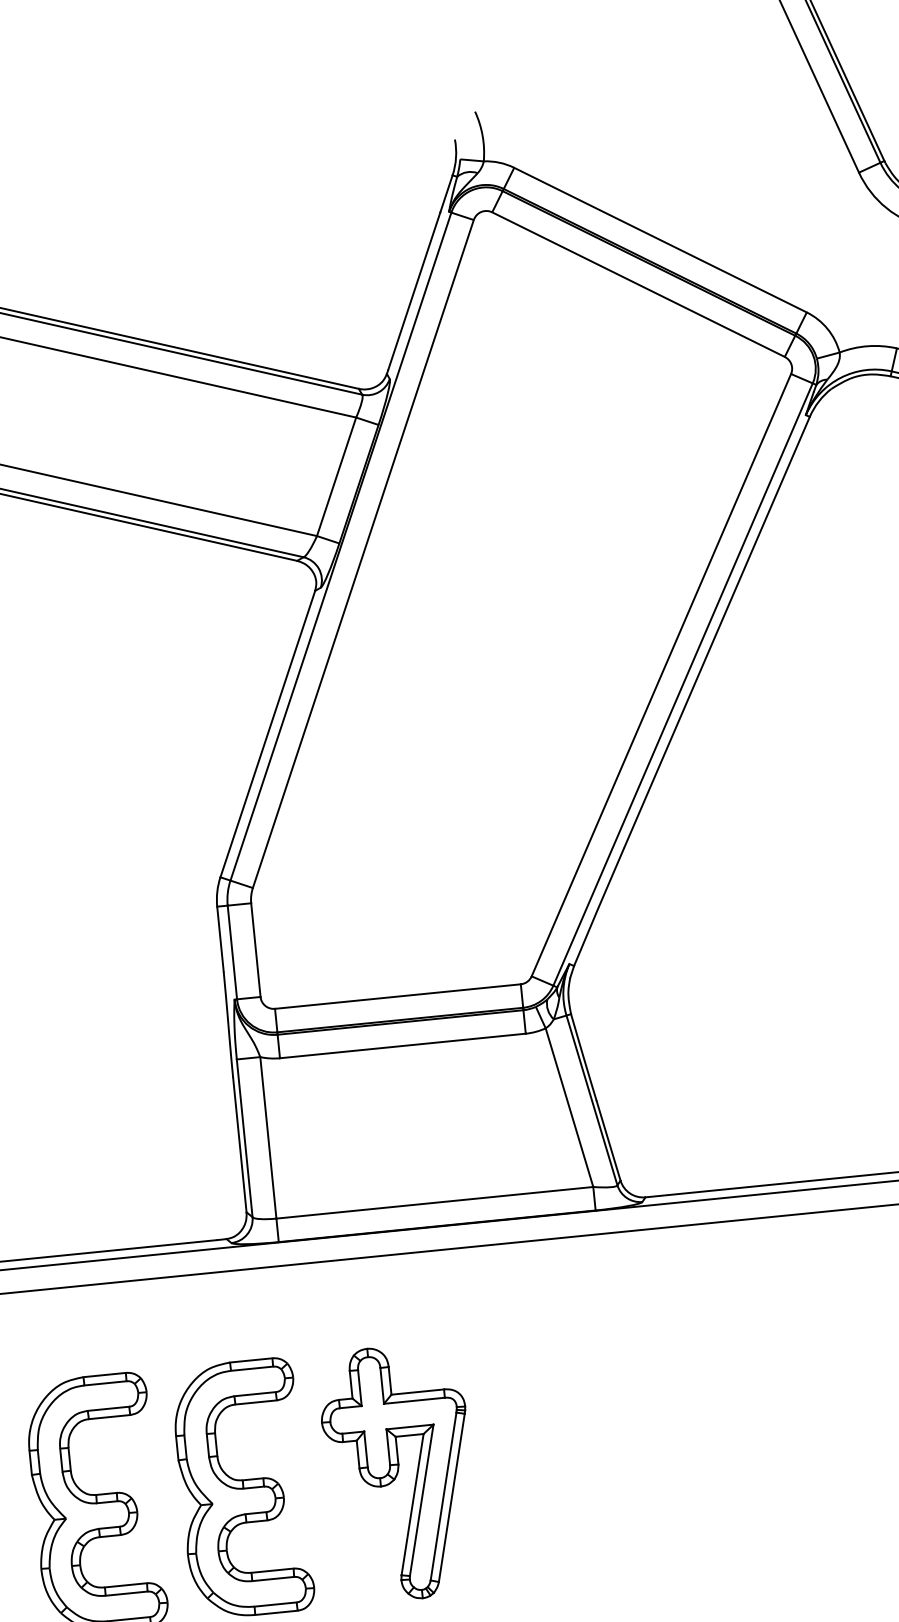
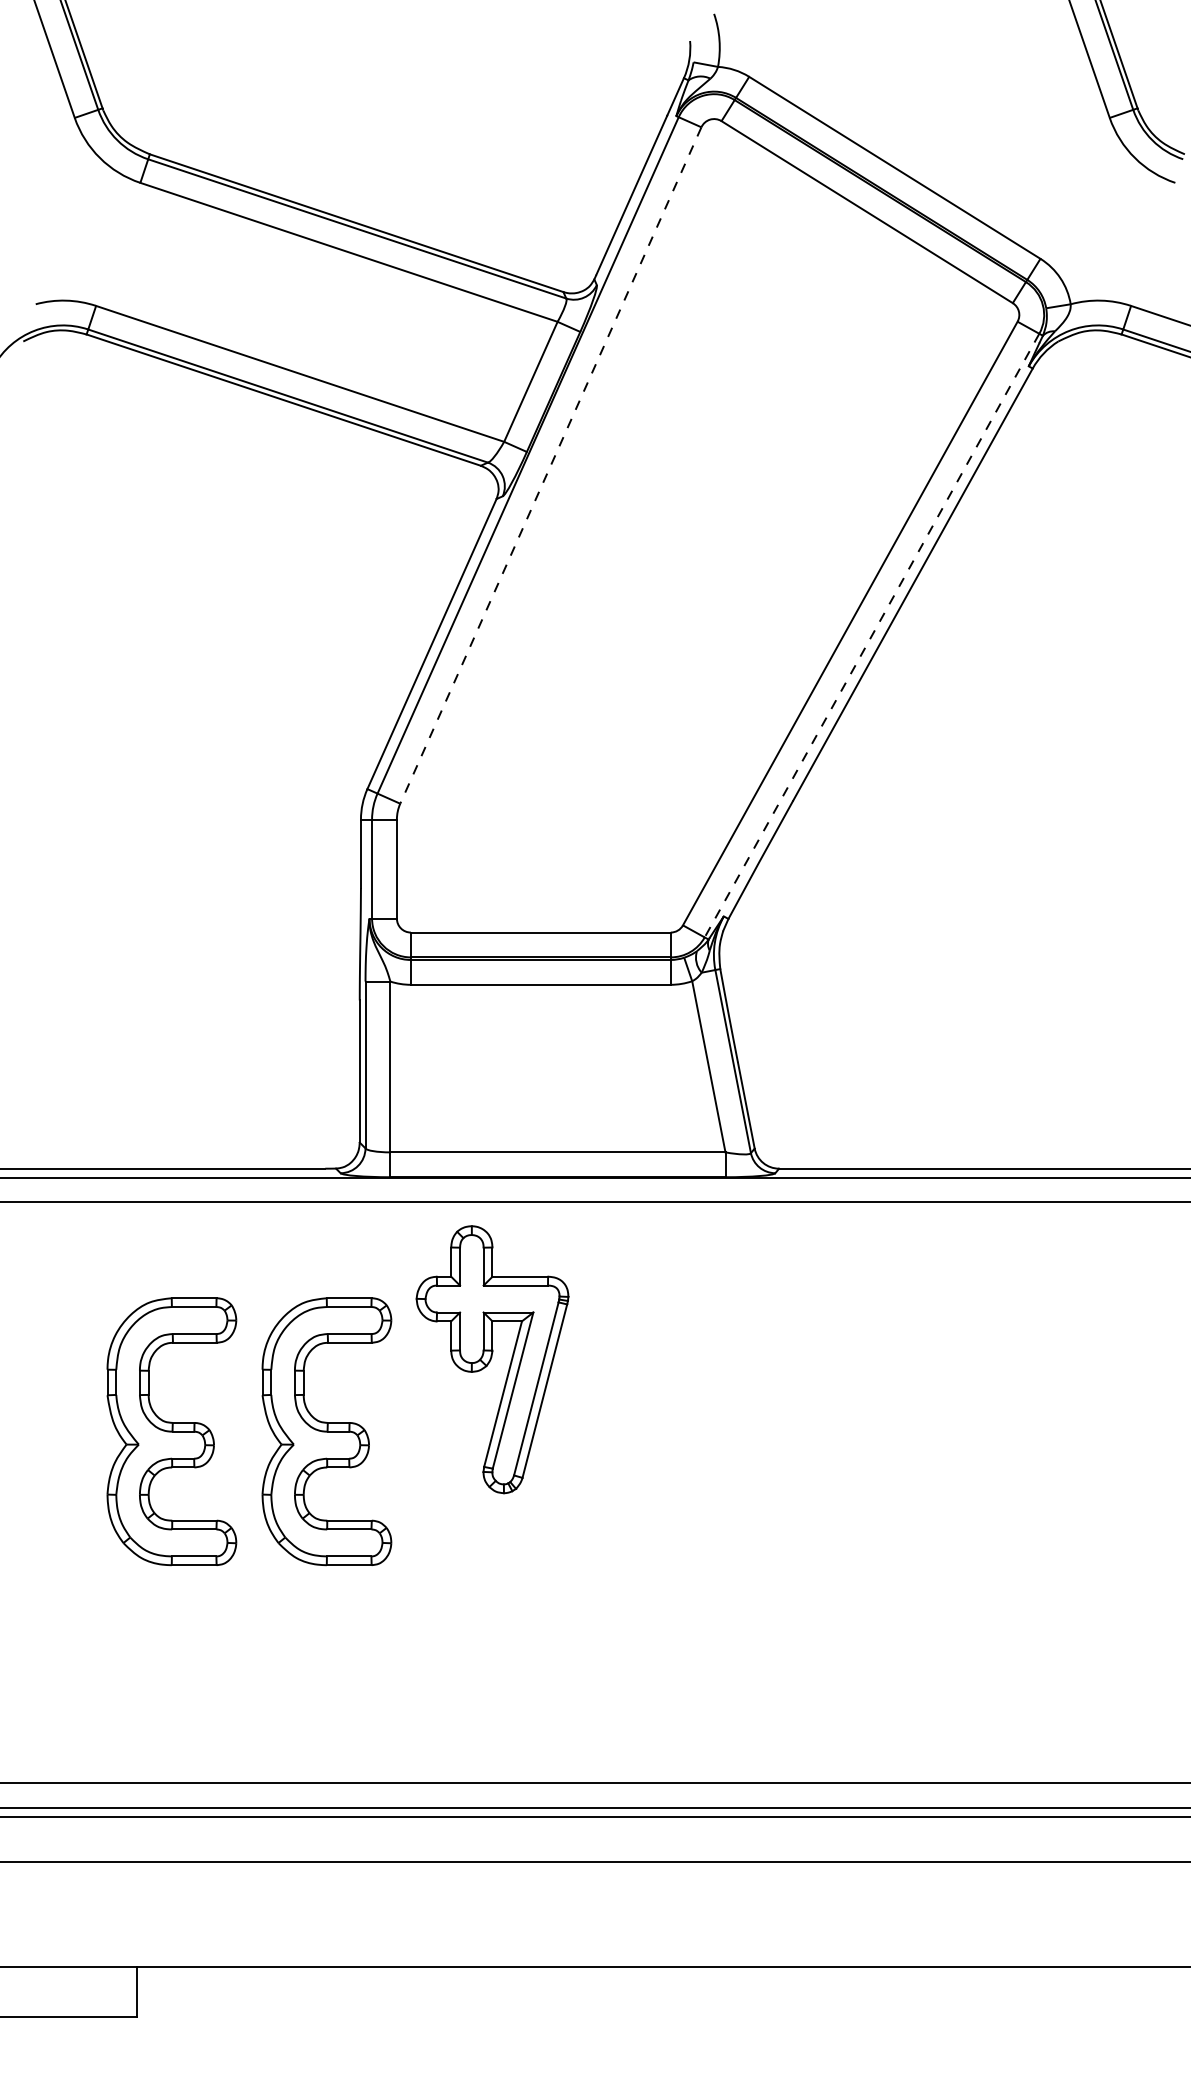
line: (363, 554) -> (550, 465), solid -> dashed
line: (682, 685) -> (871, 636), solid -> dashed
part: (399, 1472) -> (492, 1359), moved

